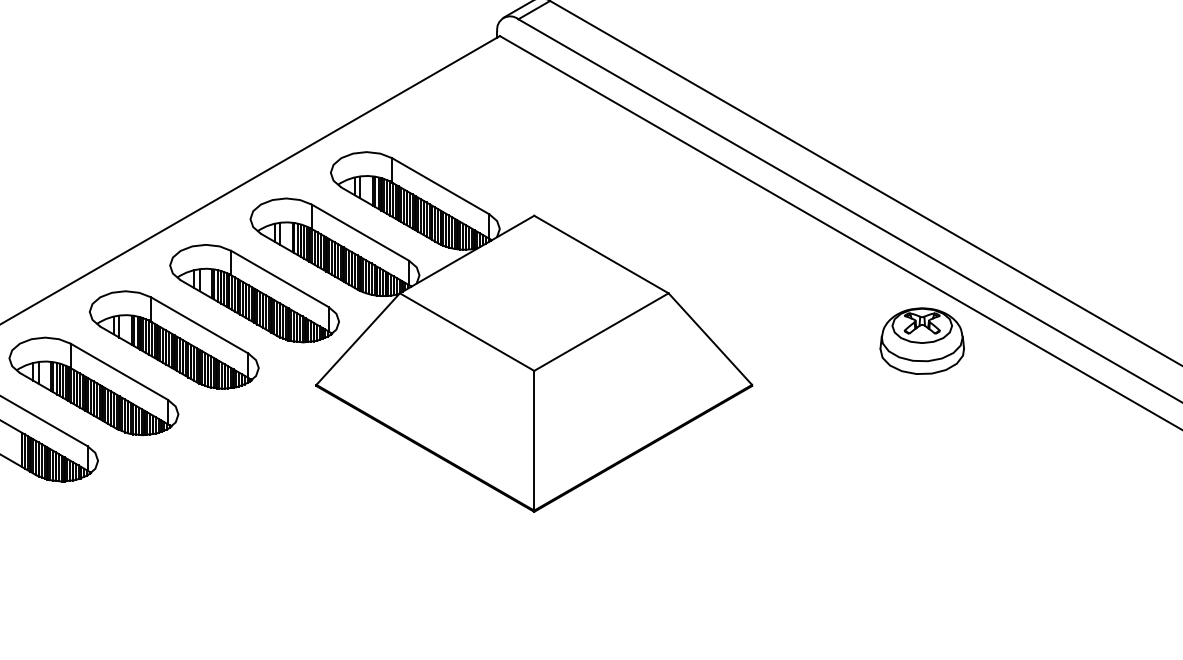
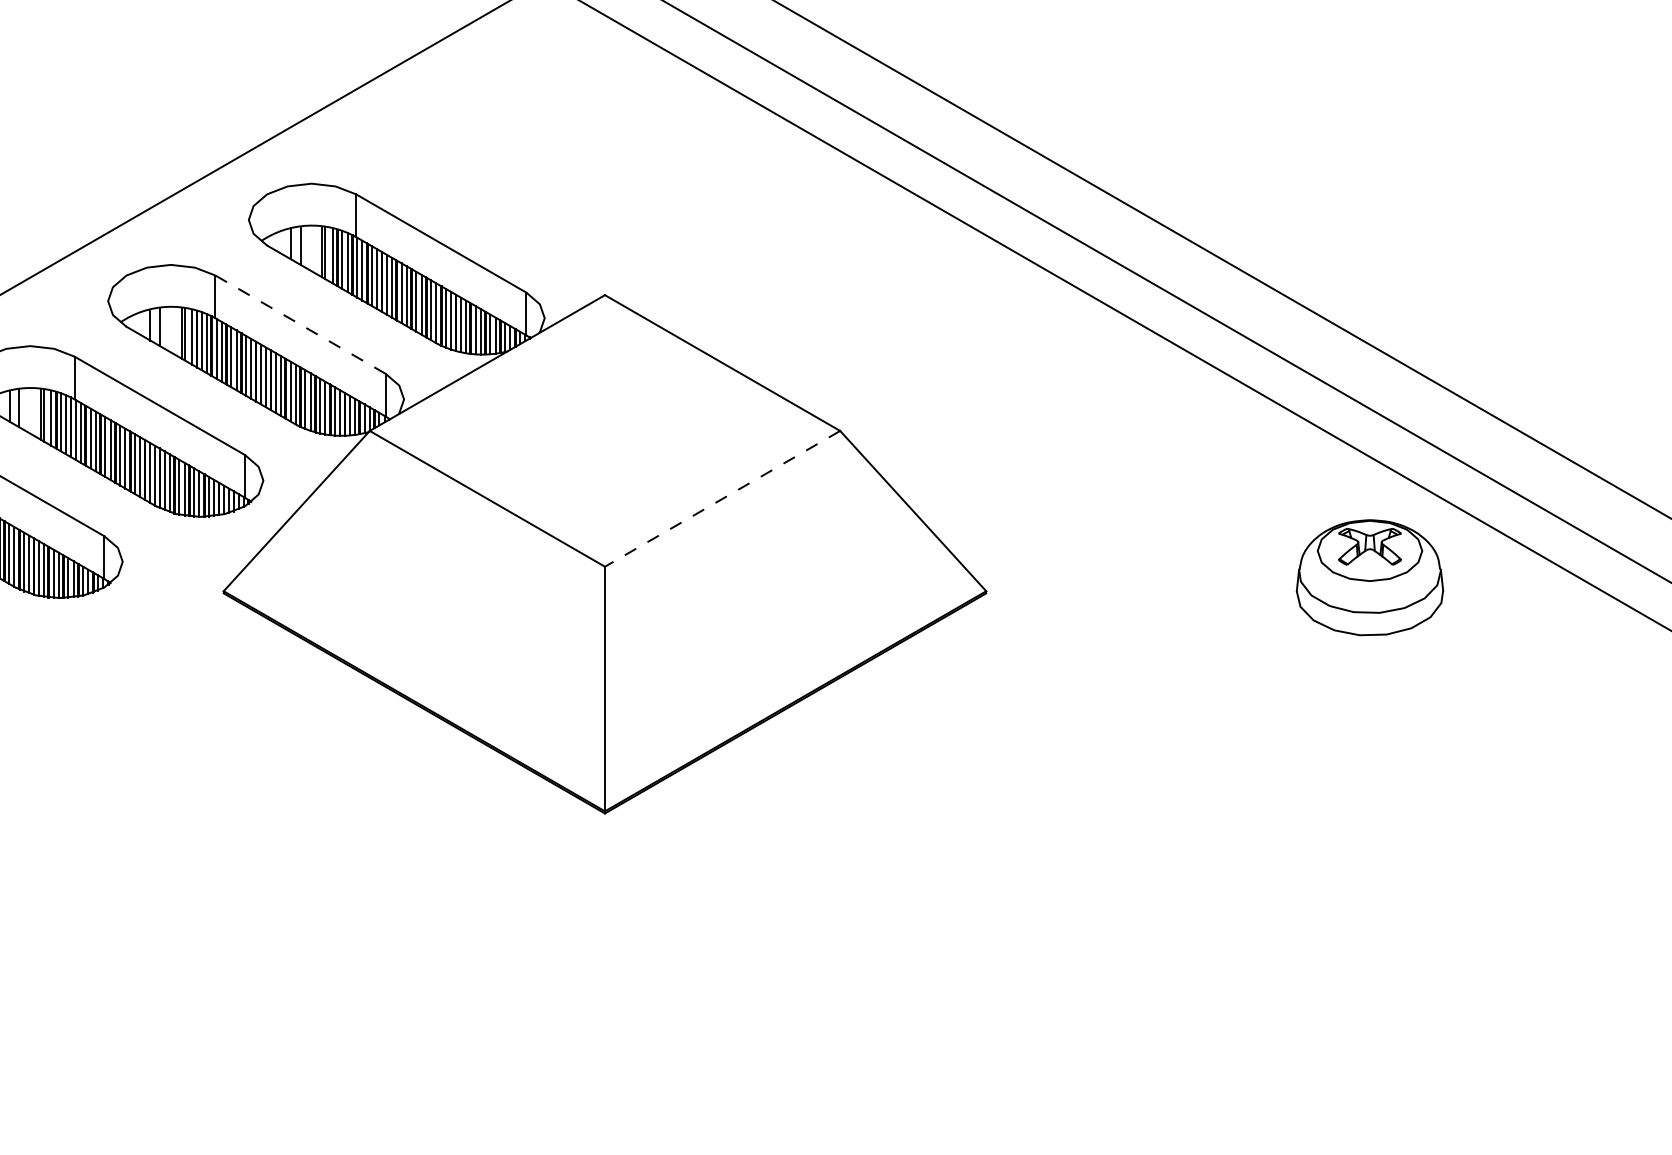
line: (359, 232) -> (299, 324), solid -> dashed
line: (601, 332) -> (722, 499), solid -> dashed
part: (921, 340) -> (1368, 576), moved

